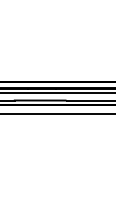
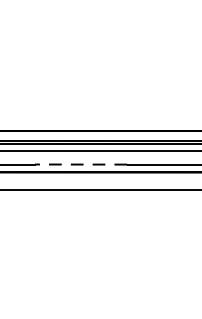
line: (39, 100) -> (79, 164), solid -> dashed

